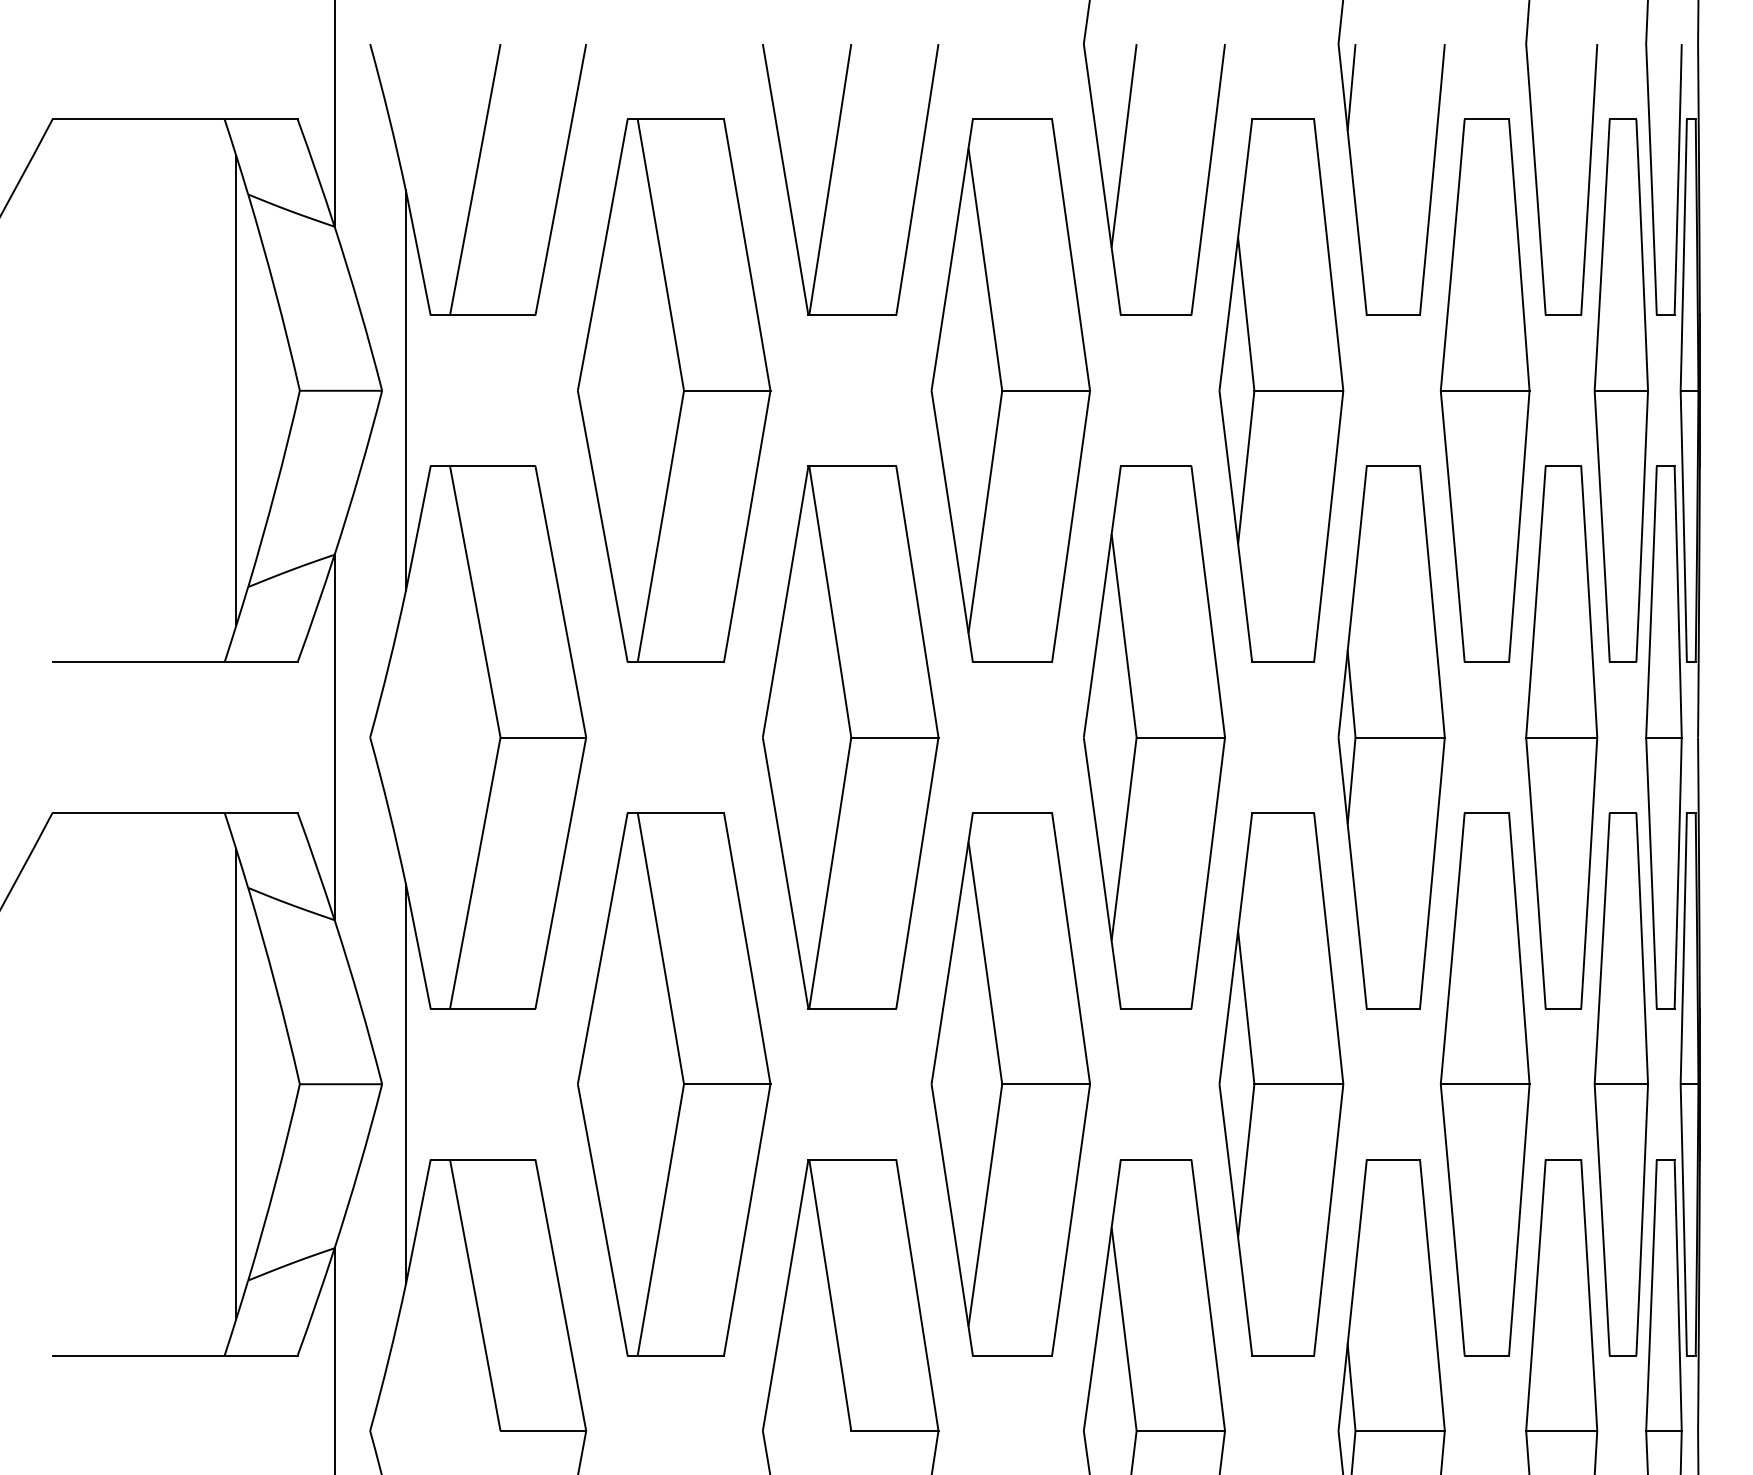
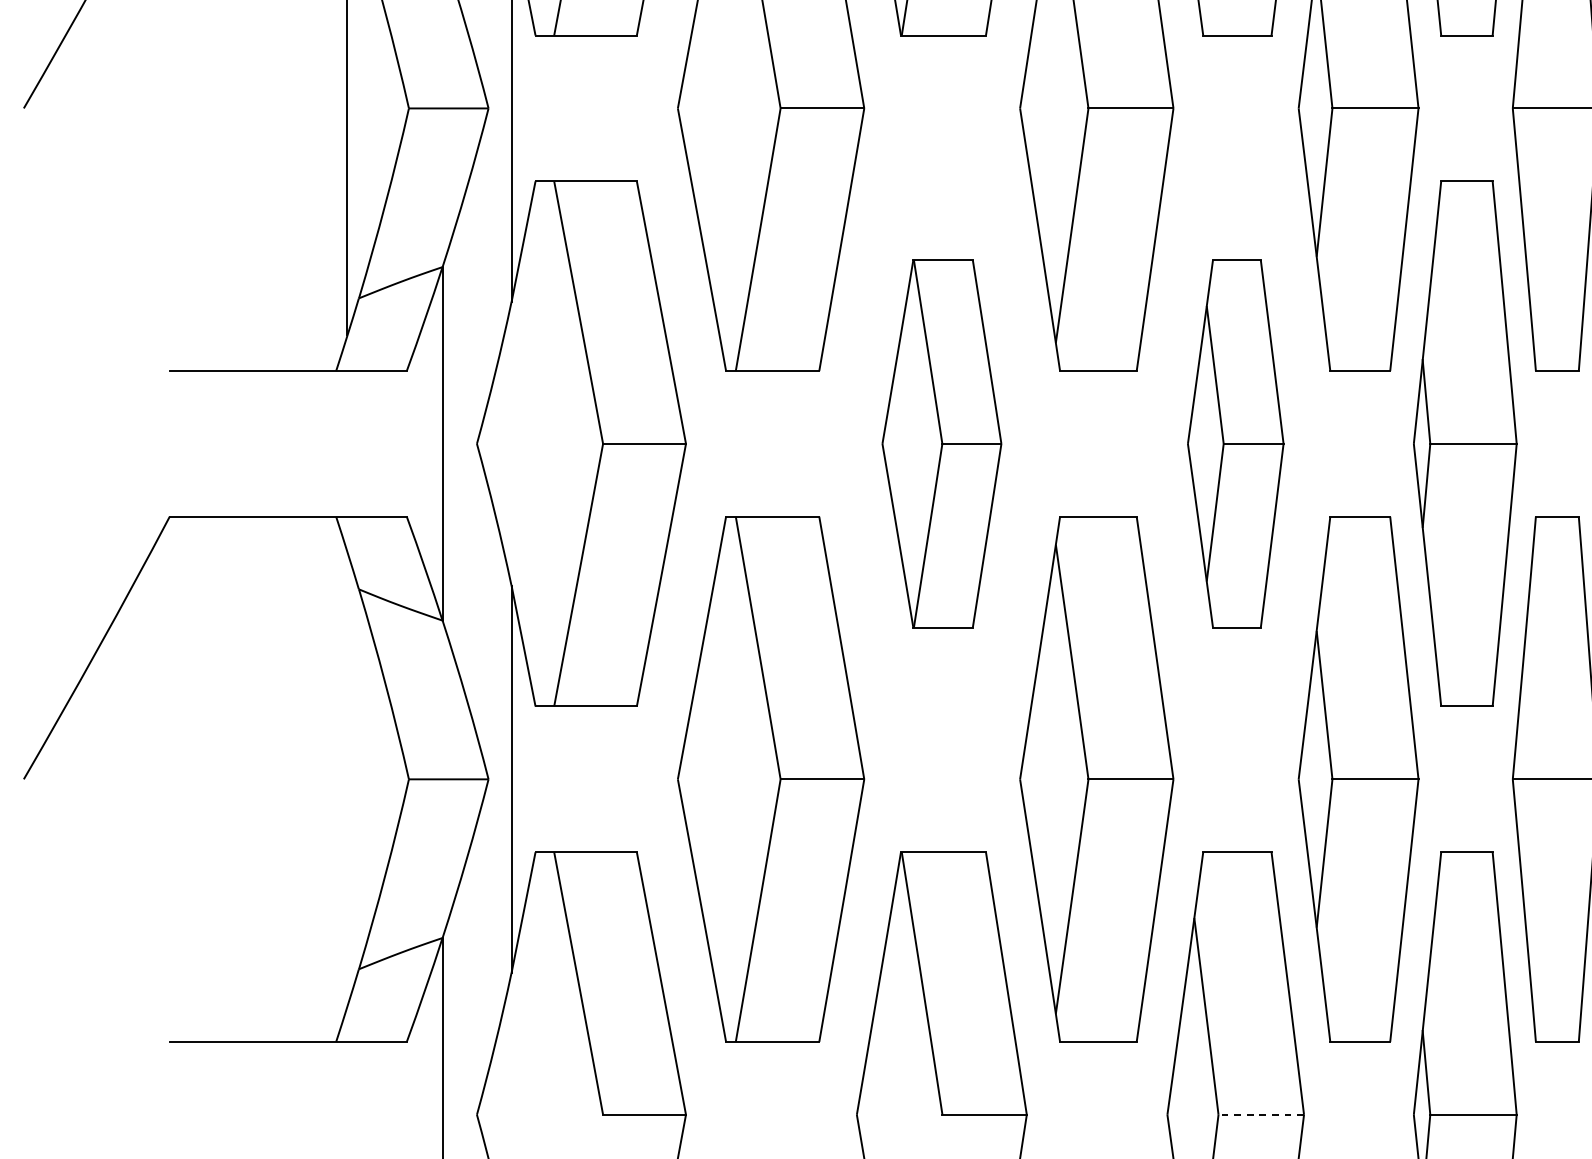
part: (850, 737) -> (941, 443), size x0.7
part: (1154, 737) -> (1235, 443), size x0.7
line: (236, 1083) -> (347, 778), removed
line: (1180, 1430) -> (1260, 1114), solid -> dashed

